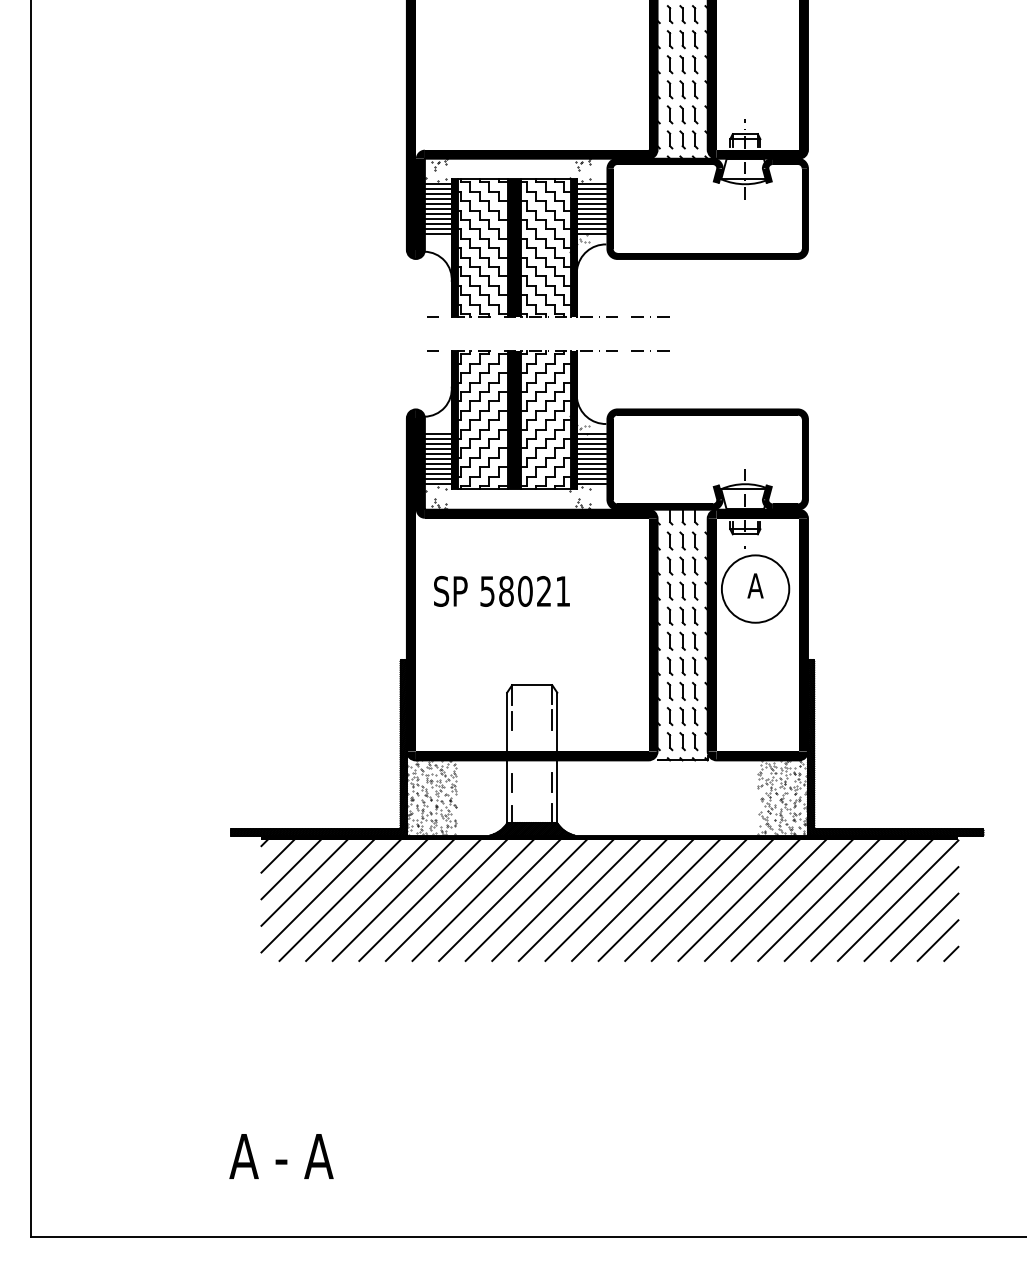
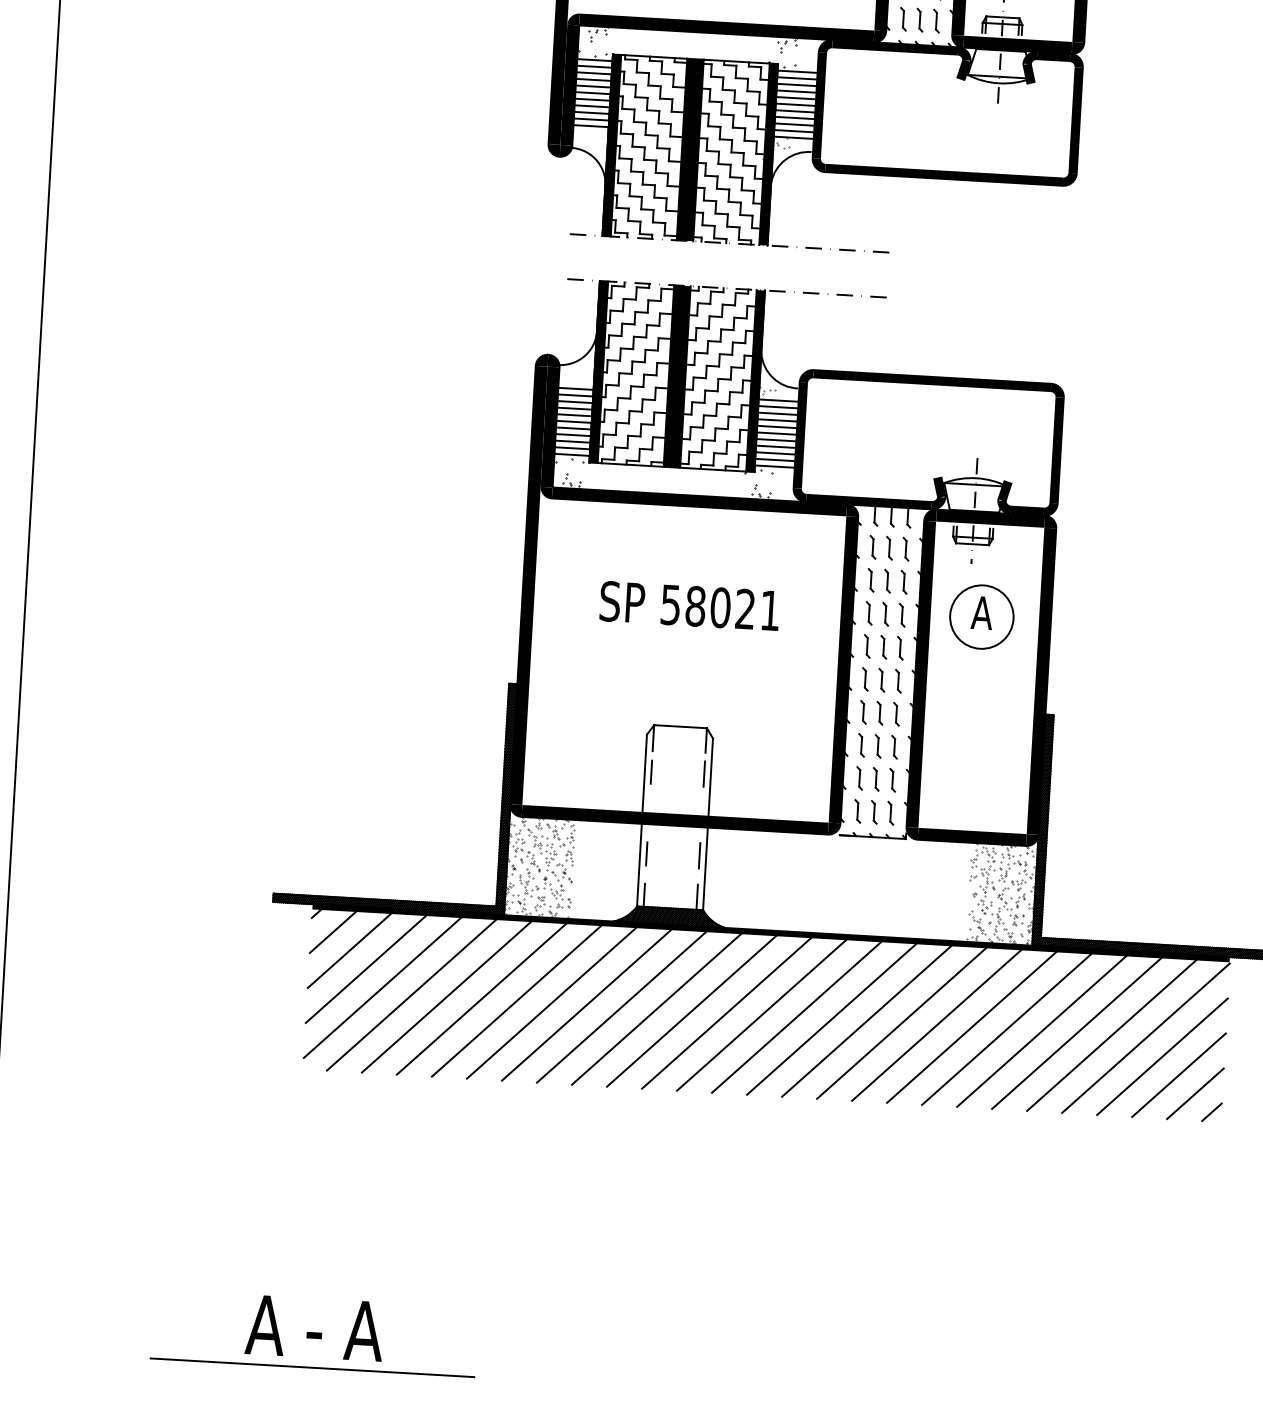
circle: (755, 589) -> (981, 617), size x0.71
text: (501, 591) -> (689, 606), moved
line: (281, 1186) -> (312, 1367), added

